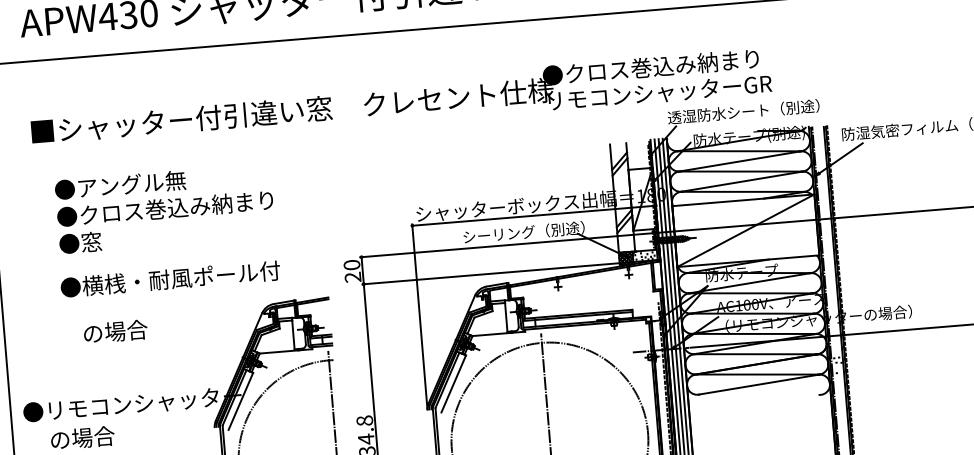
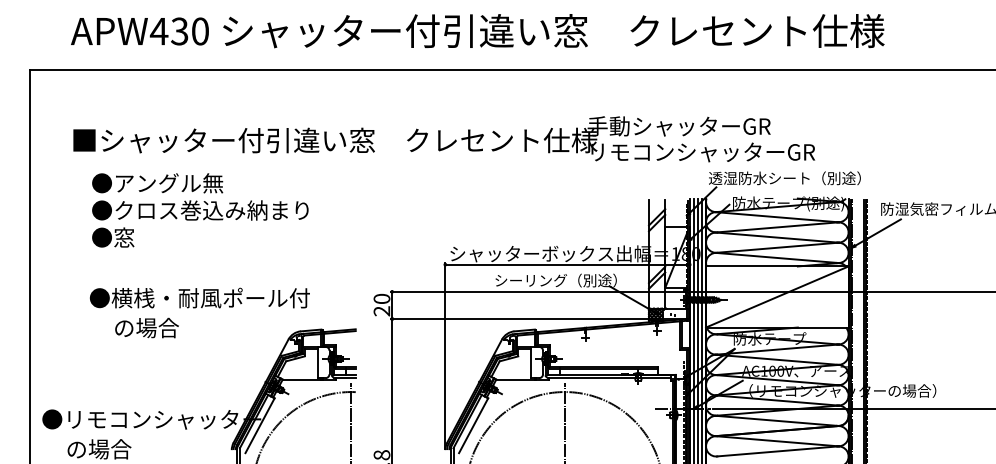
text: (650, 67) -> (695, 126), ●クロス巻込み納まり -> 手動シャッターGR
text: (165, 208) -> (200, 210), moved
text: (115, 331) -> (146, 327), moved

